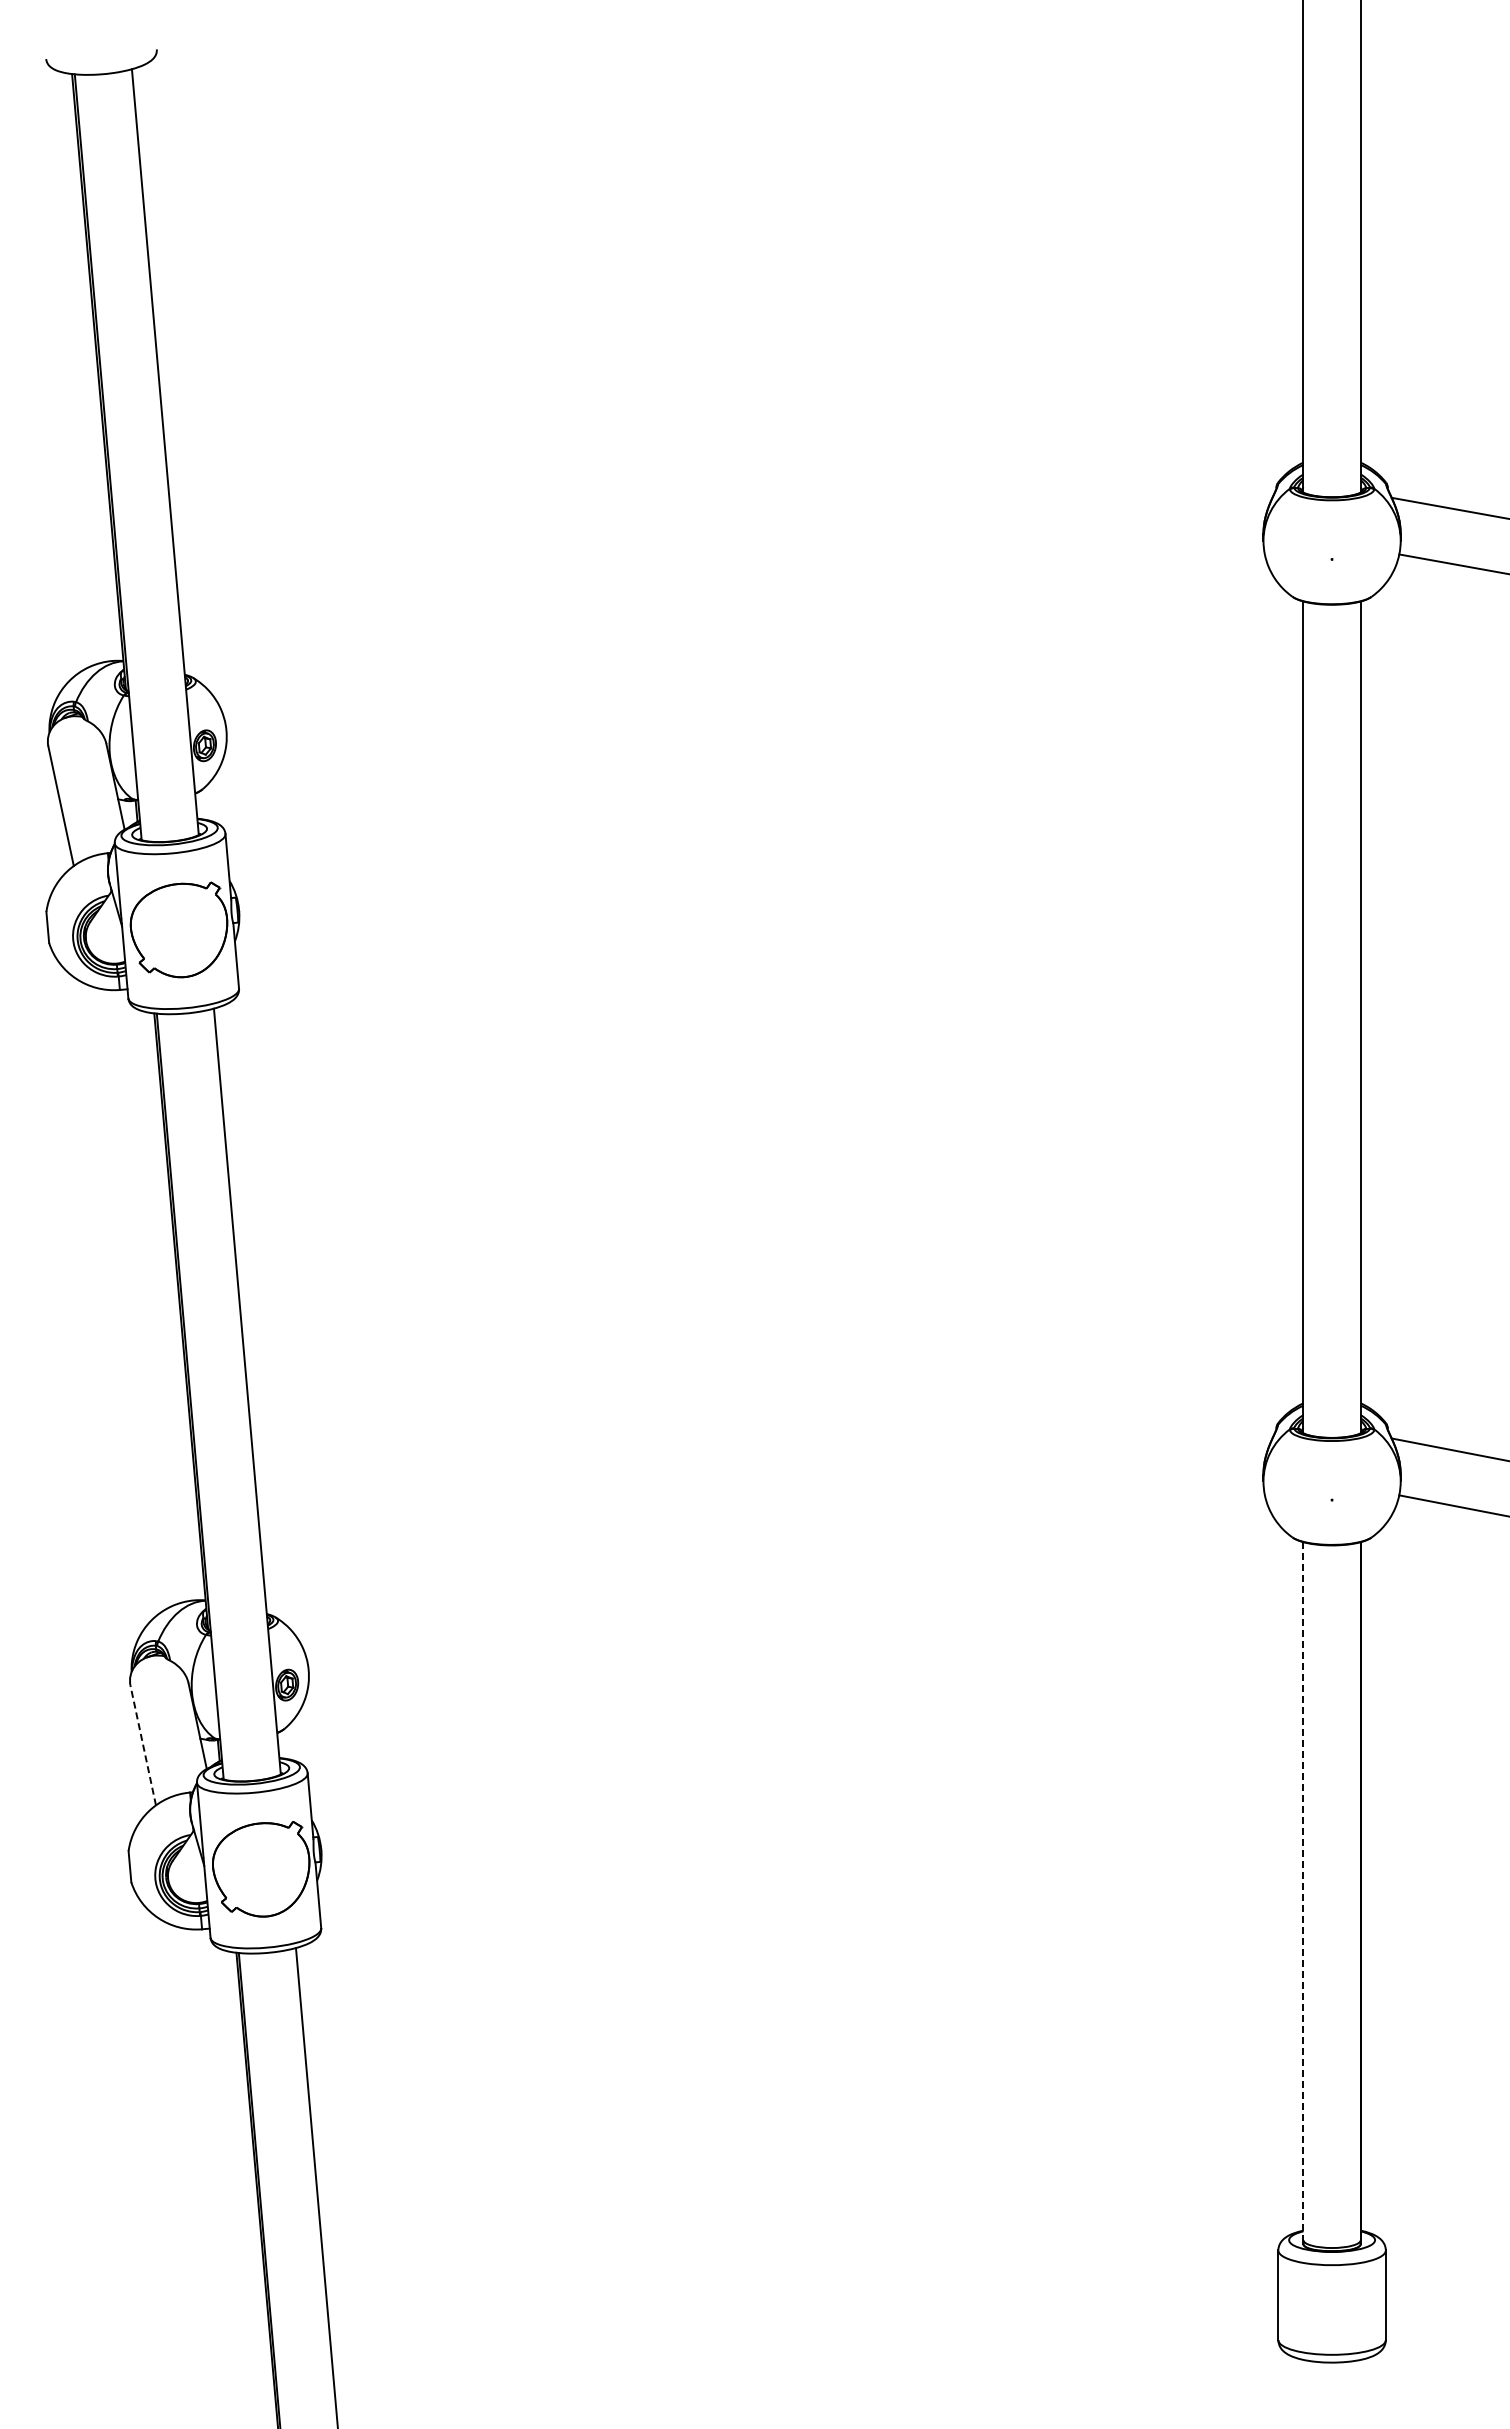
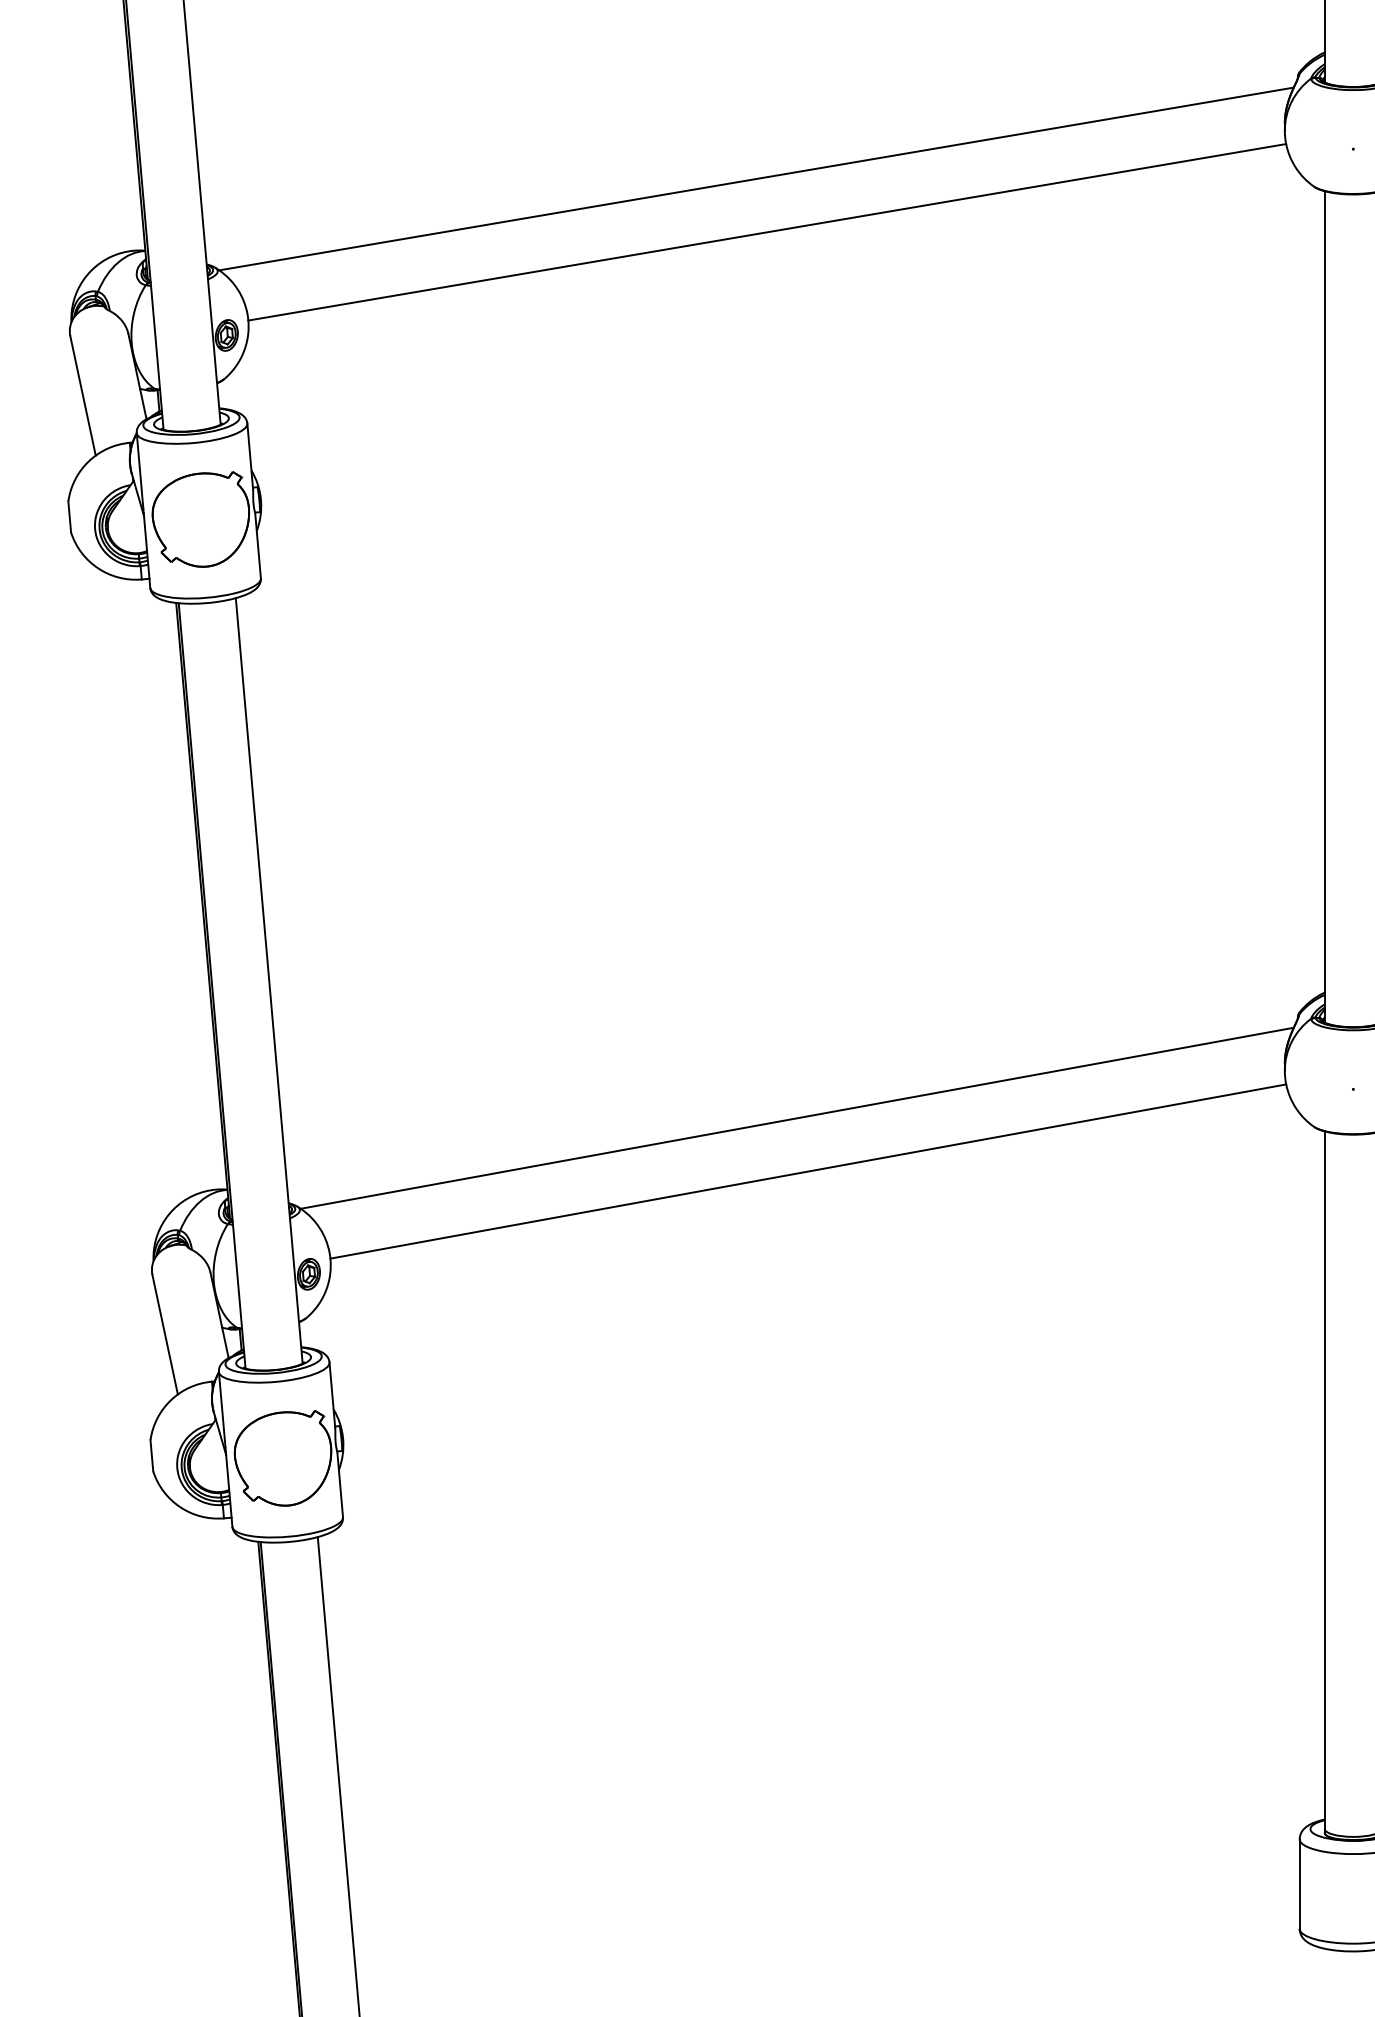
line: (734, 588) -> (756, 178), added
line: (745, 642) -> (767, 232), added
line: (775, 1528) -> (797, 1117), added
line: (786, 1582) -> (808, 1171), added
line: (143, 1745) -> (165, 1334), dashed -> solid
line: (1303, 1891) -> (1324, 1480), dashed -> solid

